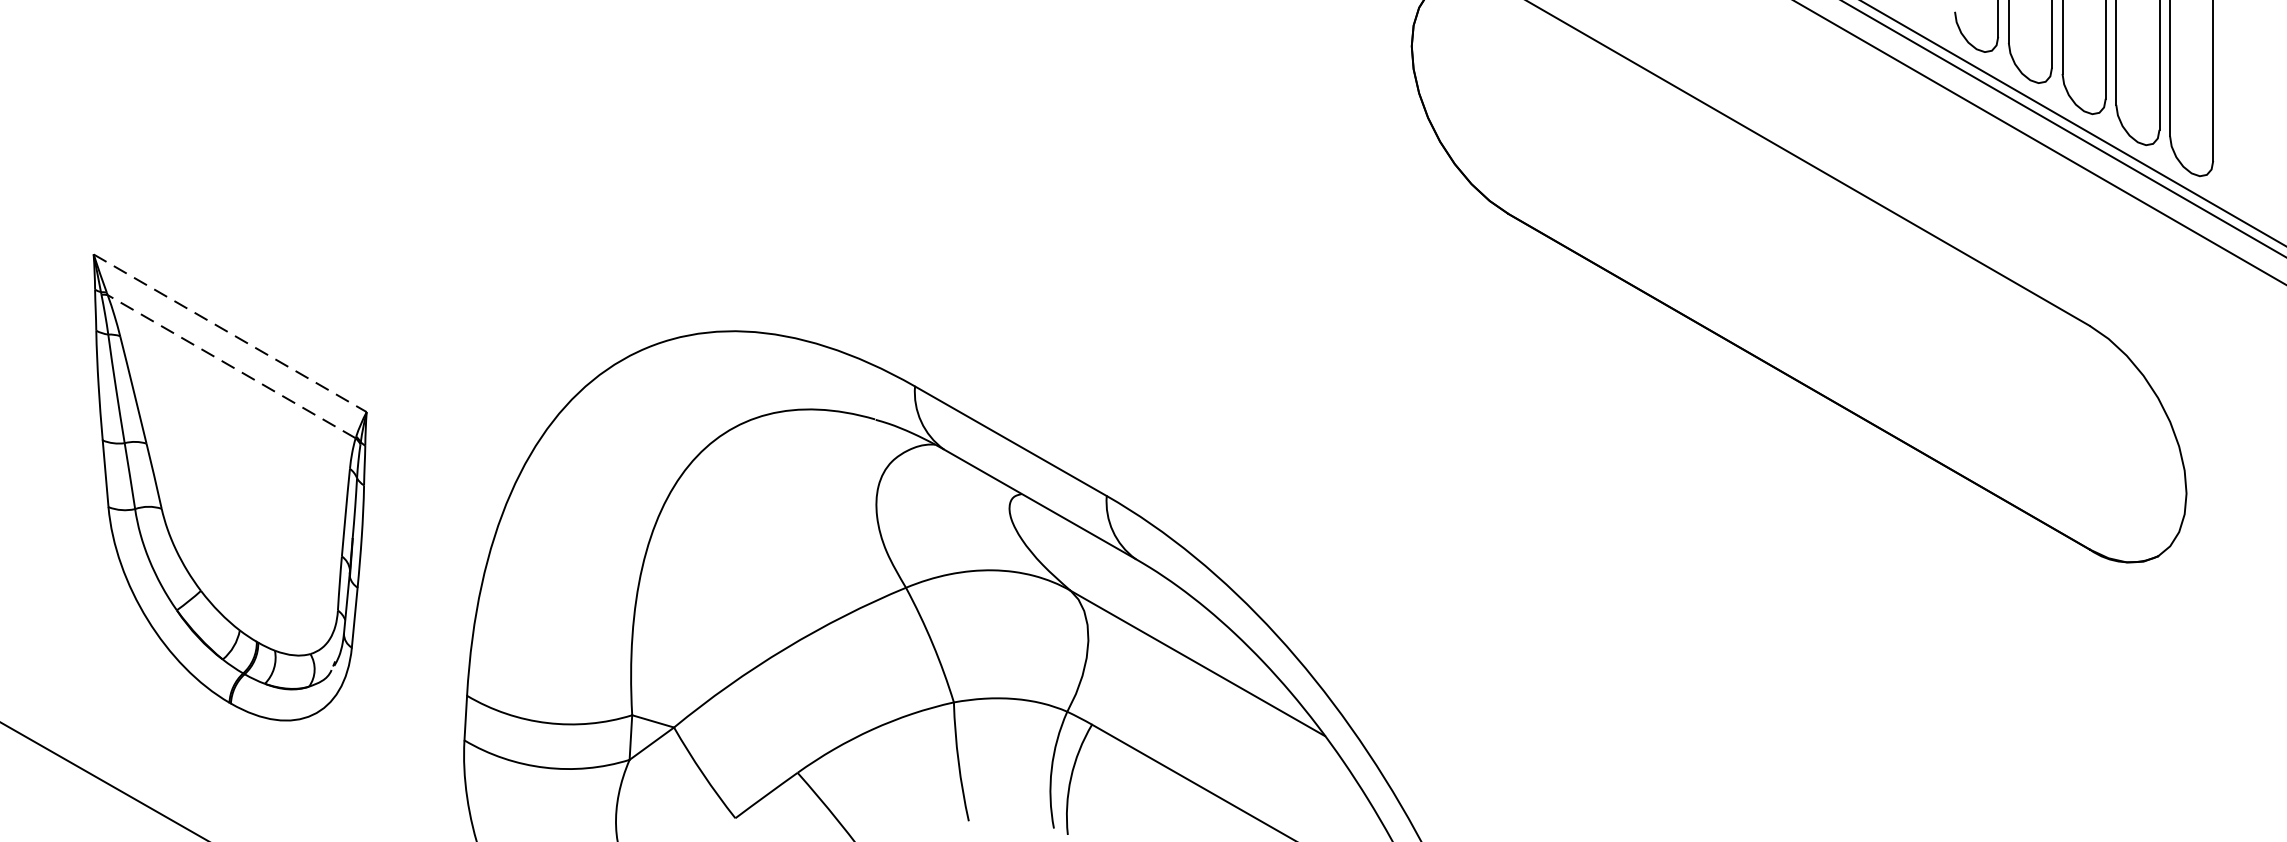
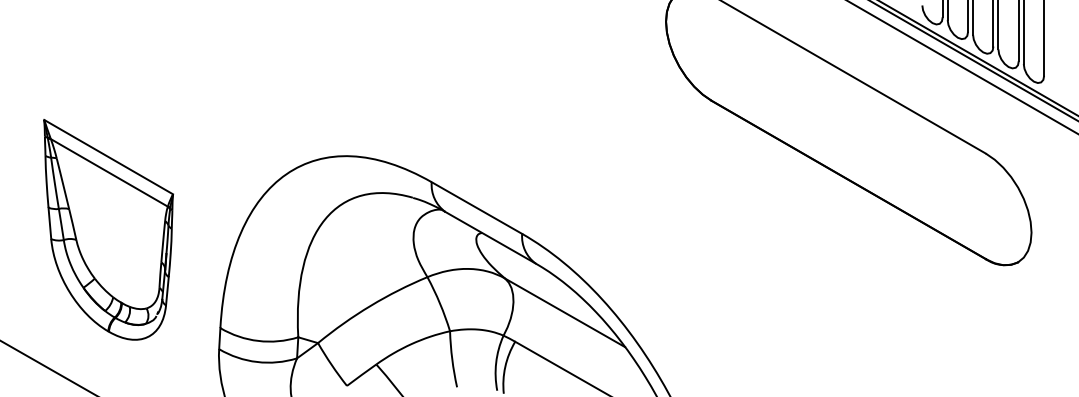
line: (231, 334) -> (109, 157), dashed -> solid
line: (231, 365) -> (109, 172), dashed -> solid

